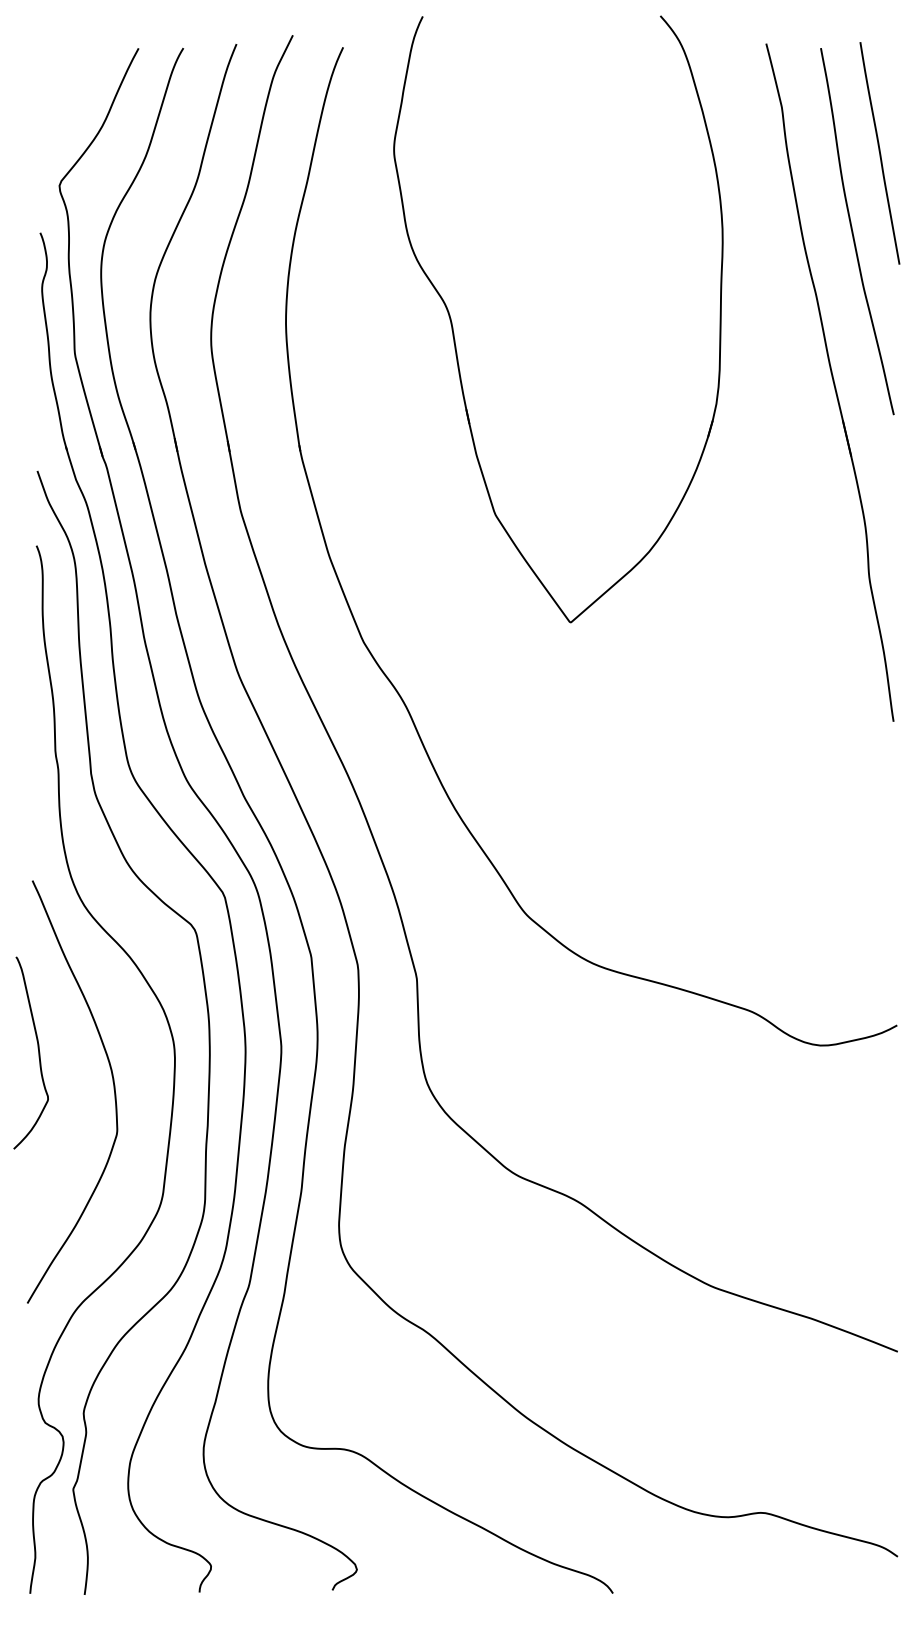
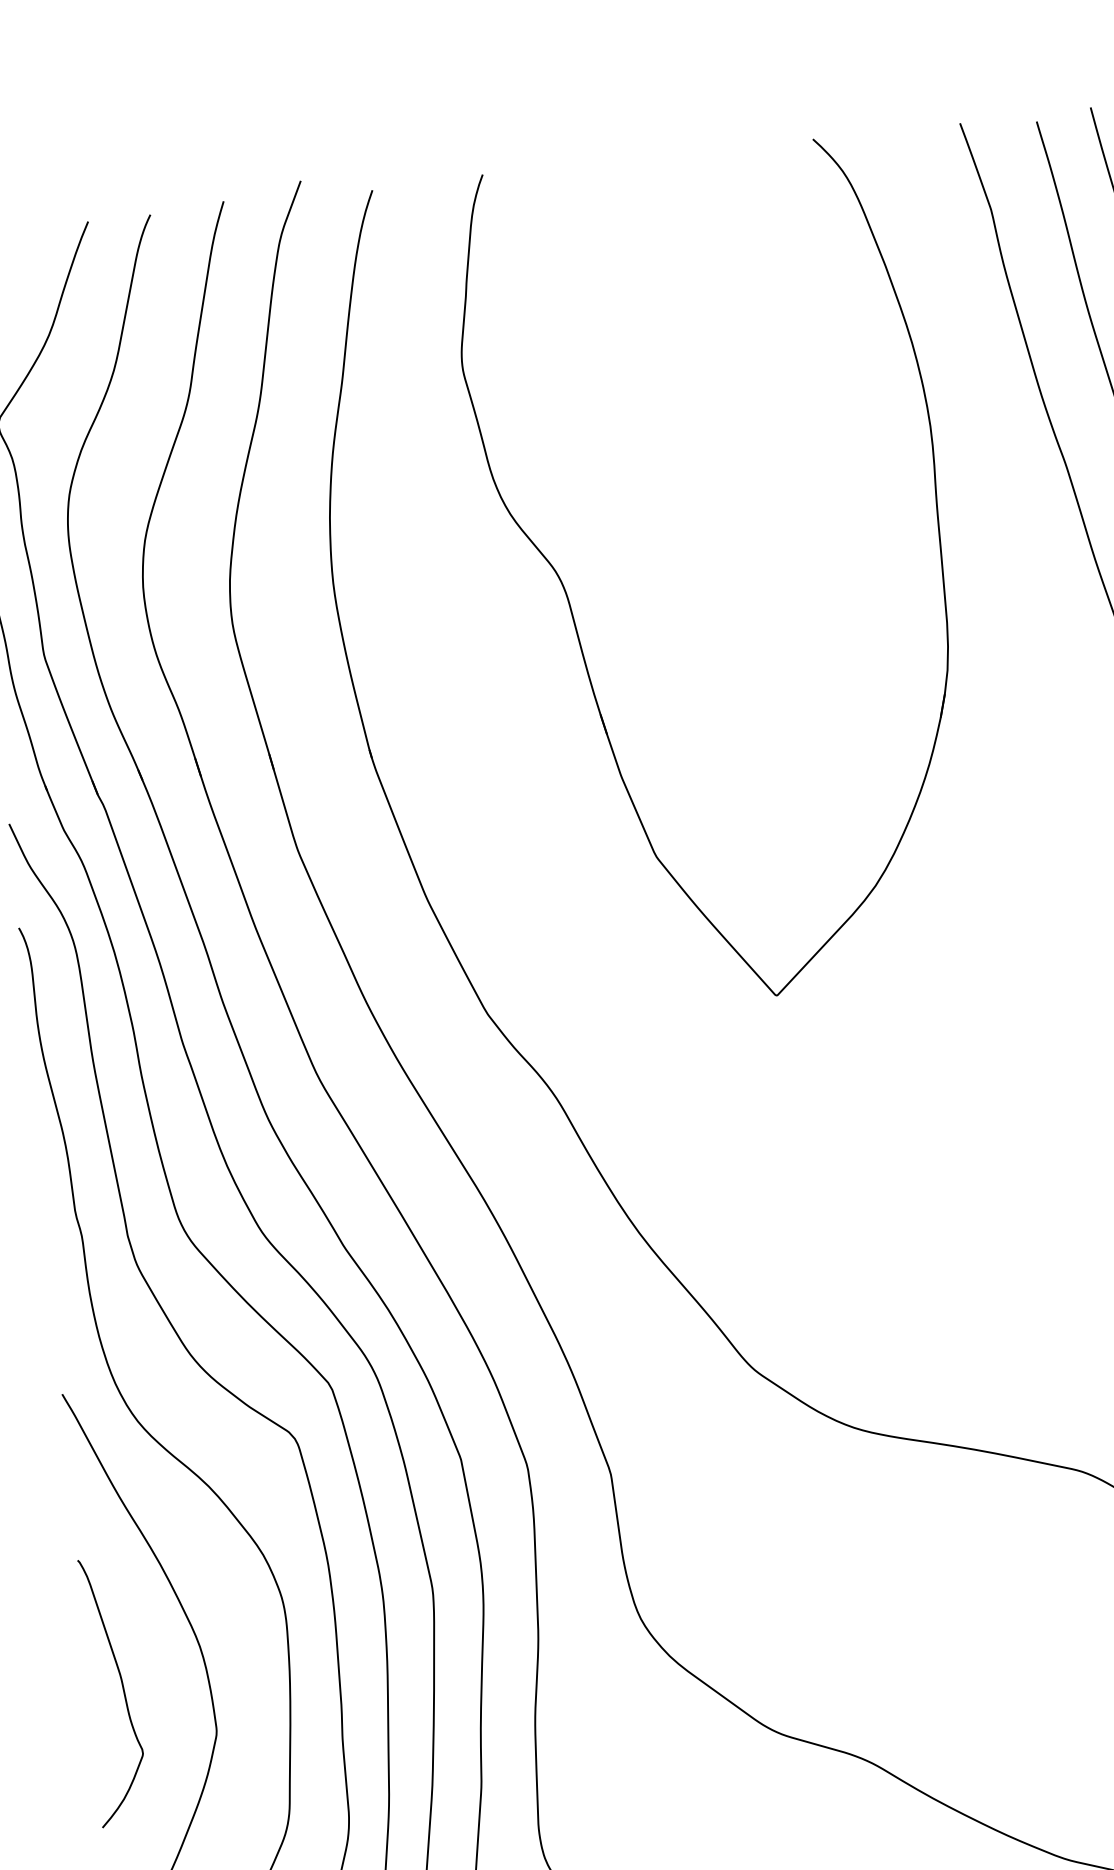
part: (455, 339) -> (575, 619), moved
curve: (38, 1052) -> (122, 1689), moved

